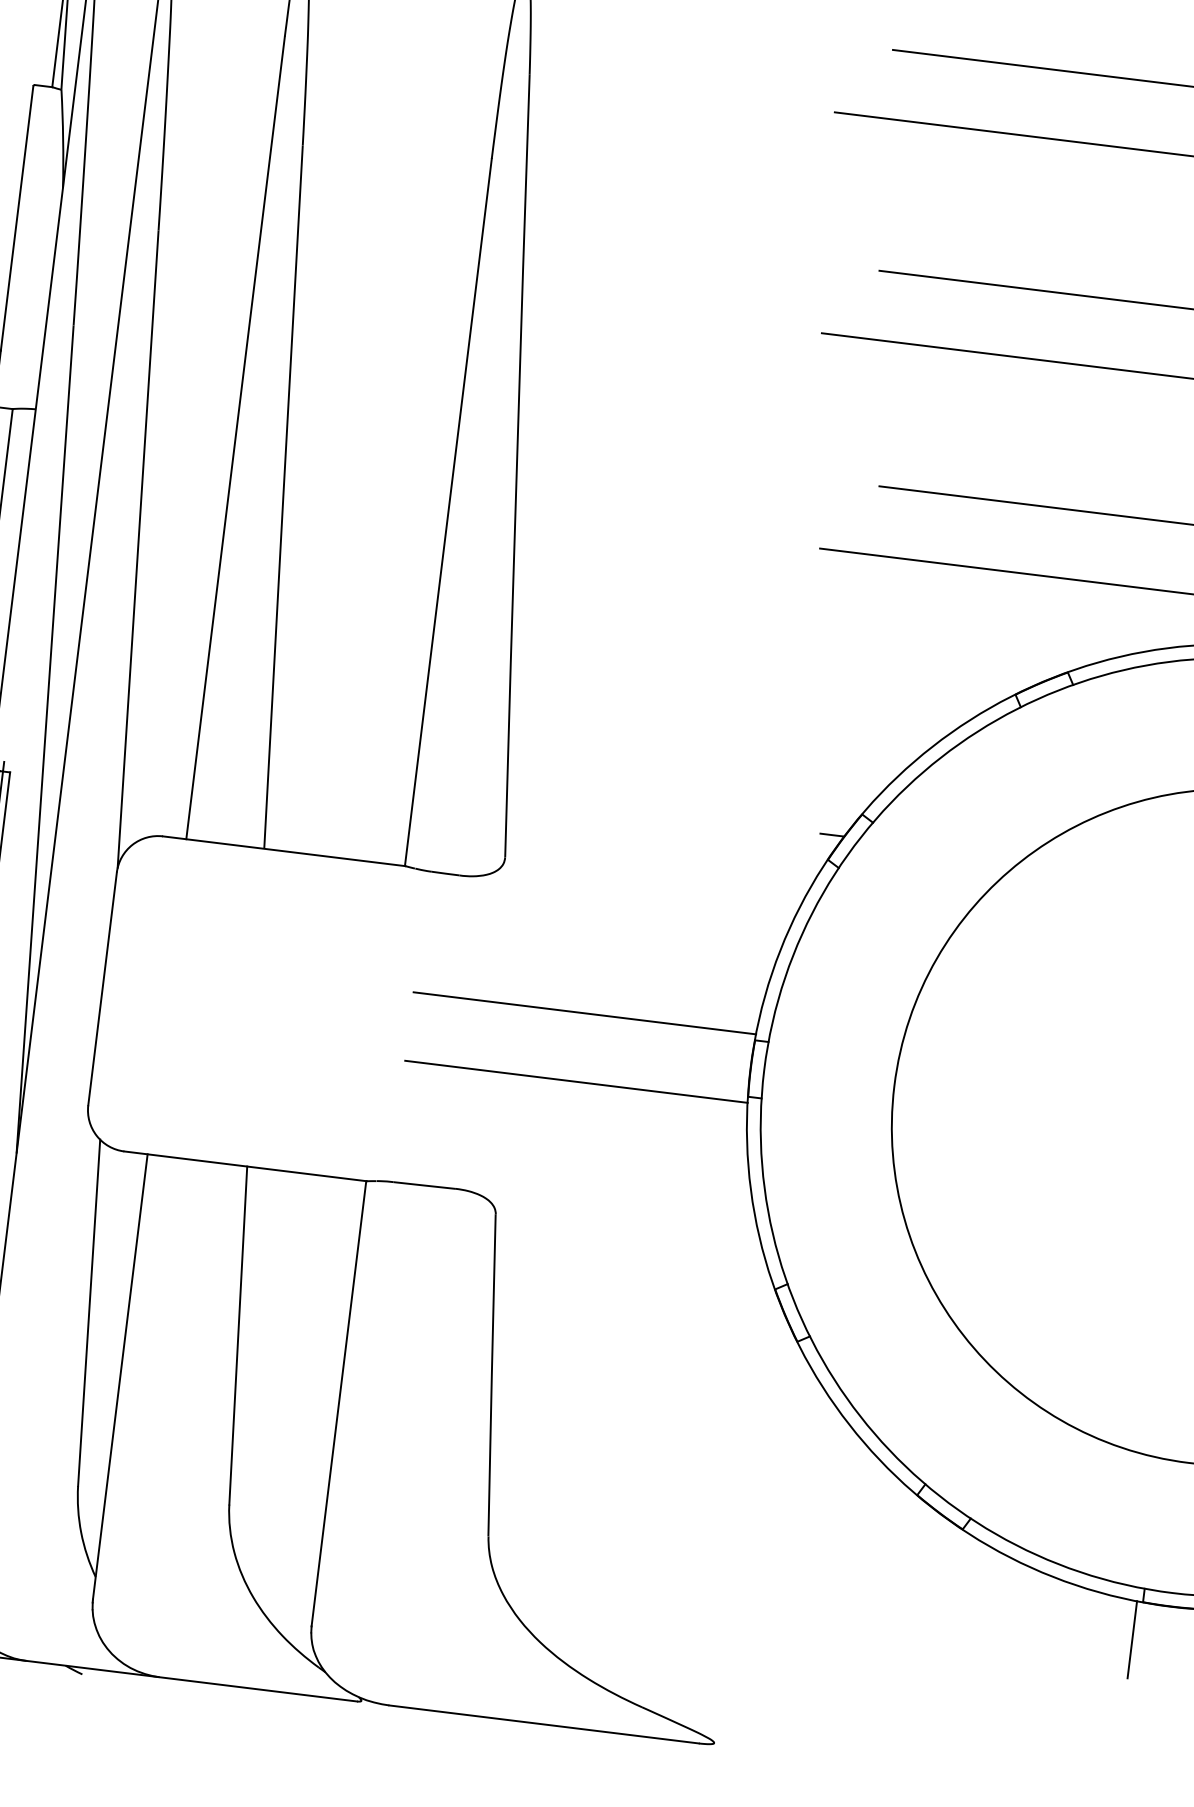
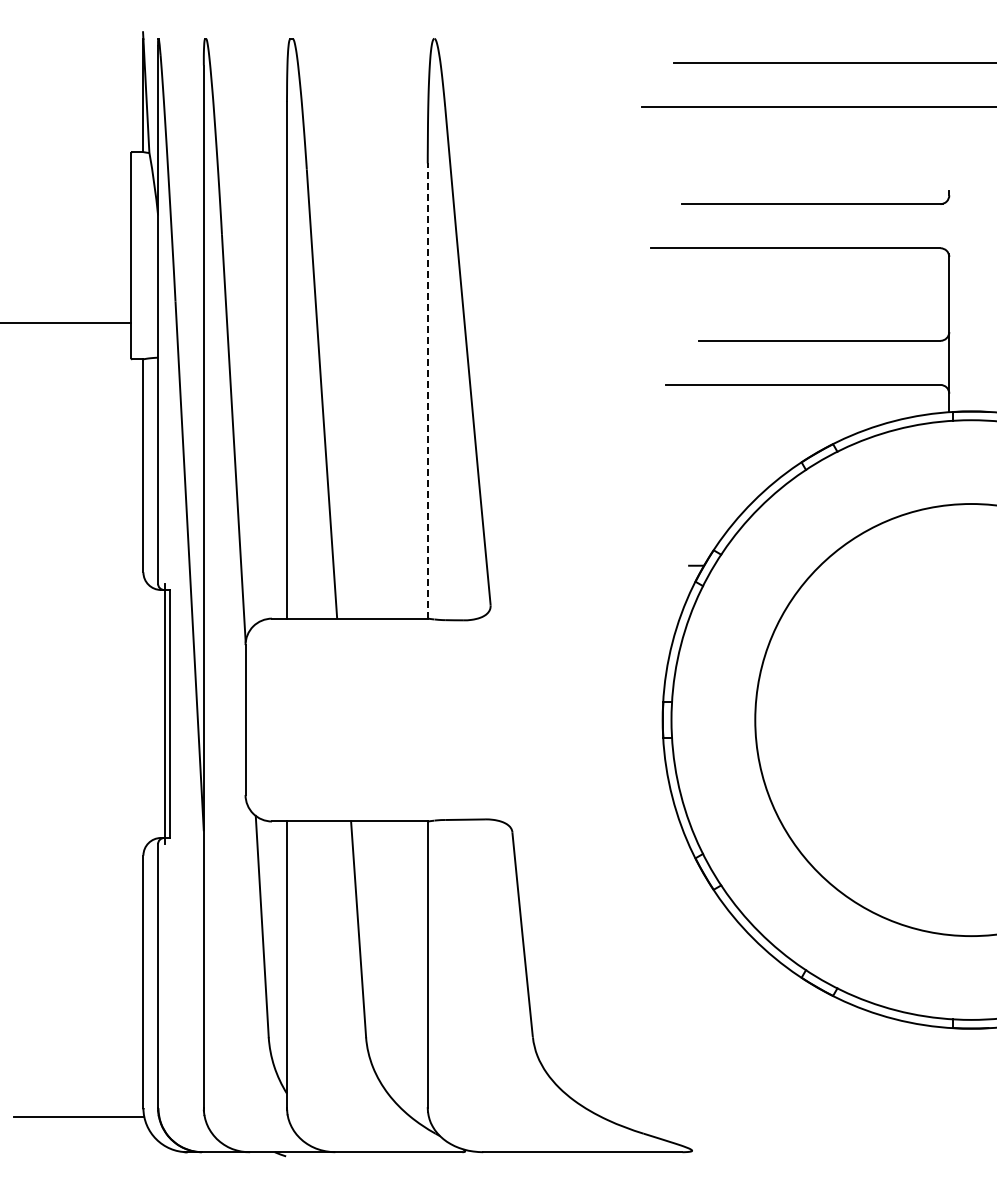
line: (447, 513) -> (427, 391), solid -> dashed
line: (585, 1014) -> (553, 698), removed
line: (576, 1082) -> (553, 742), removed
line: (1132, 1639) -> (949, 1052), removed

